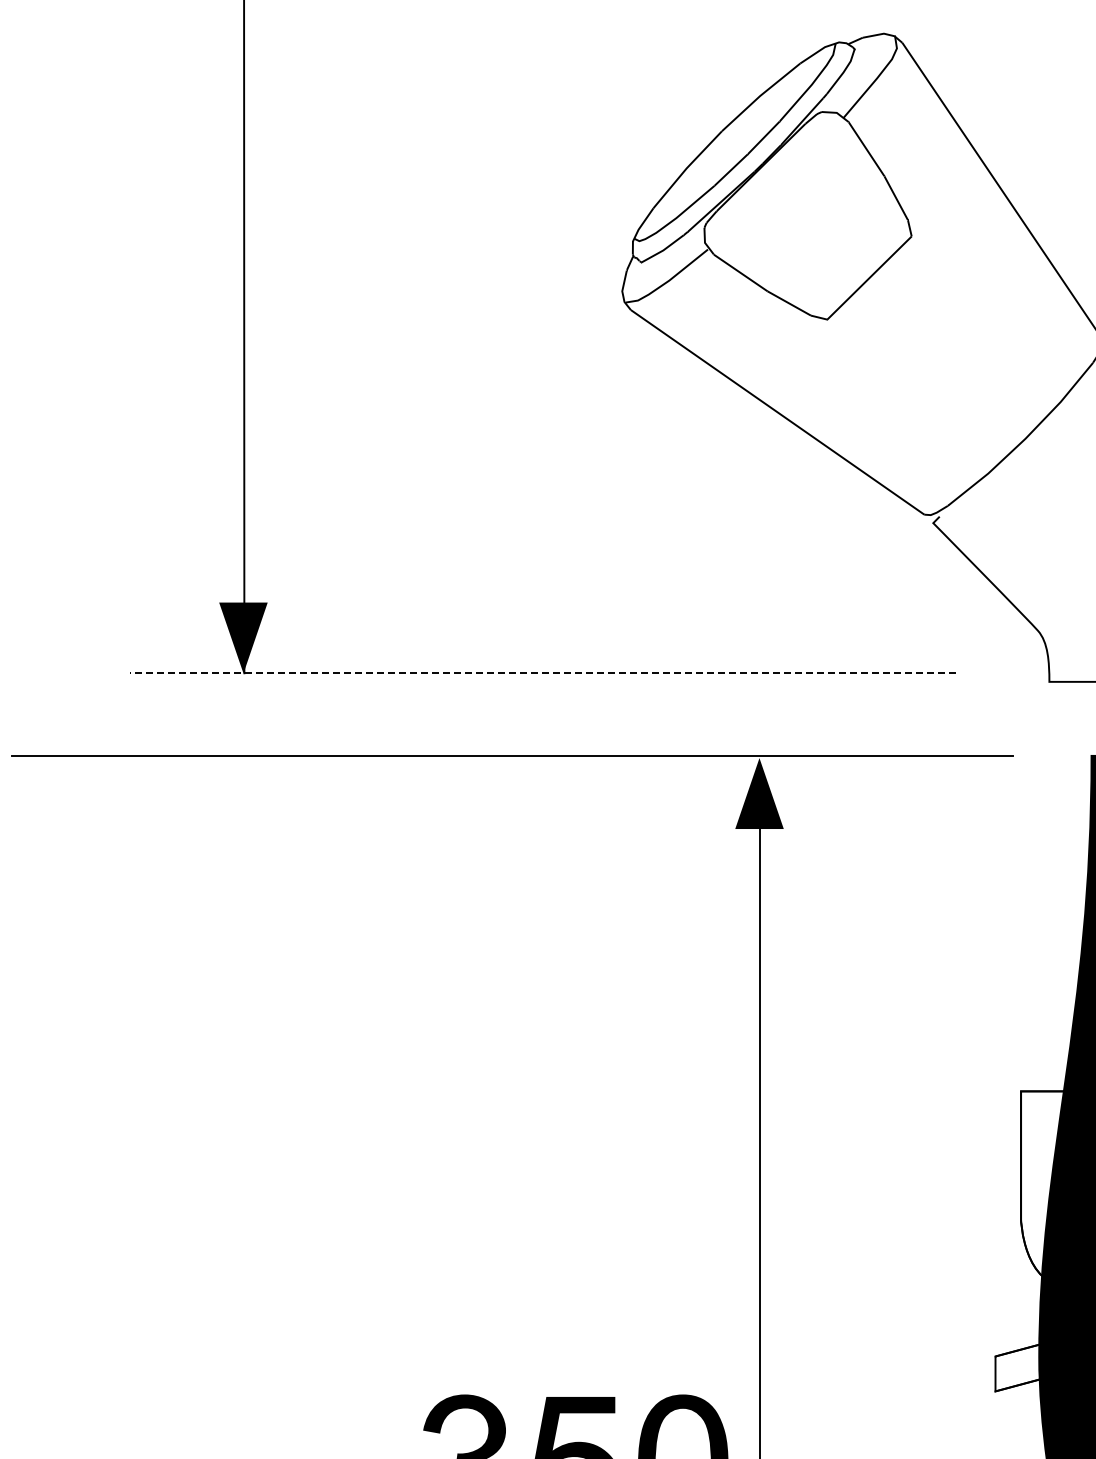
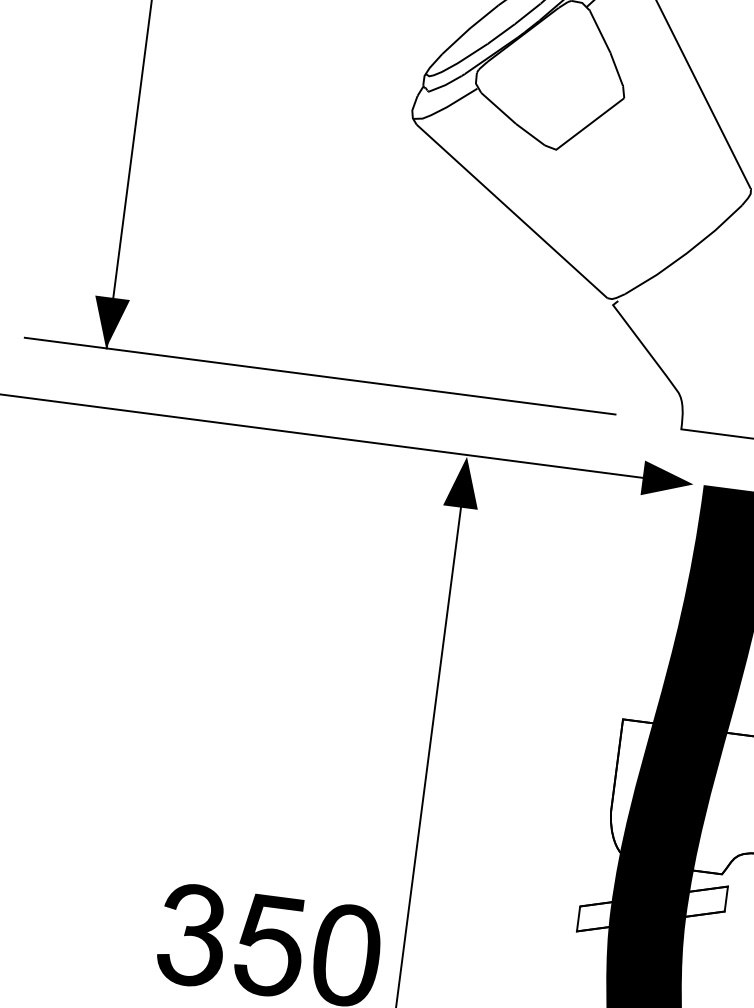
line: (542, 673) -> (319, 376), dashed -> solid
fill: (1040, 755) -> (668, 481), added

